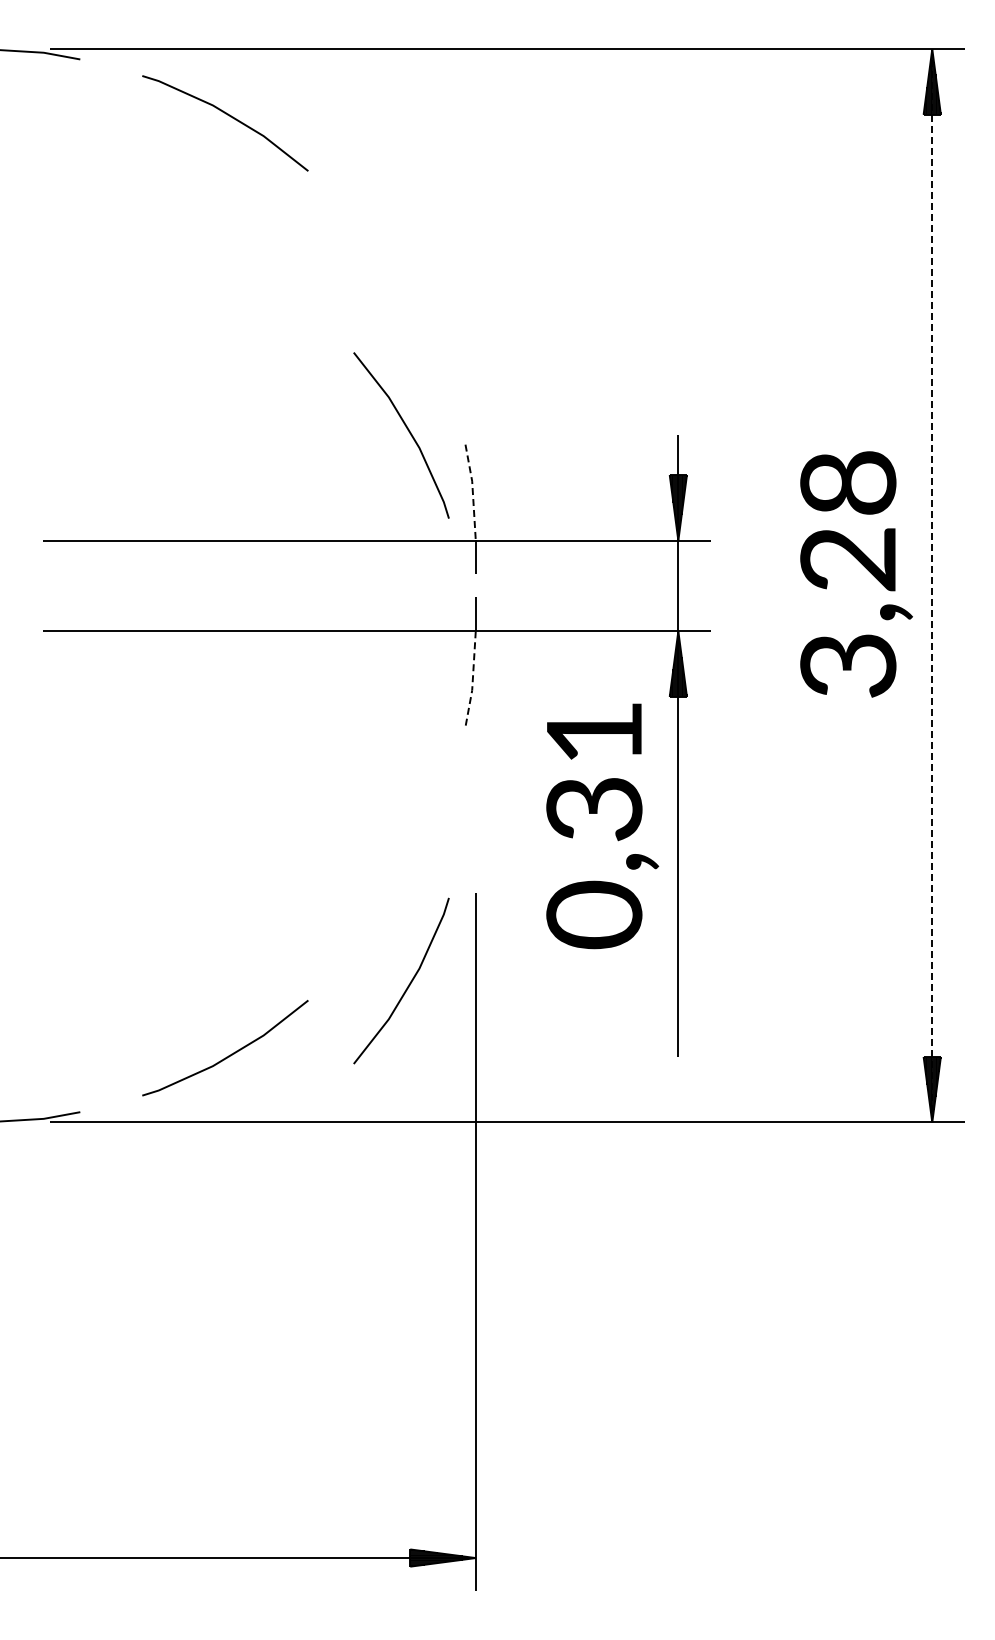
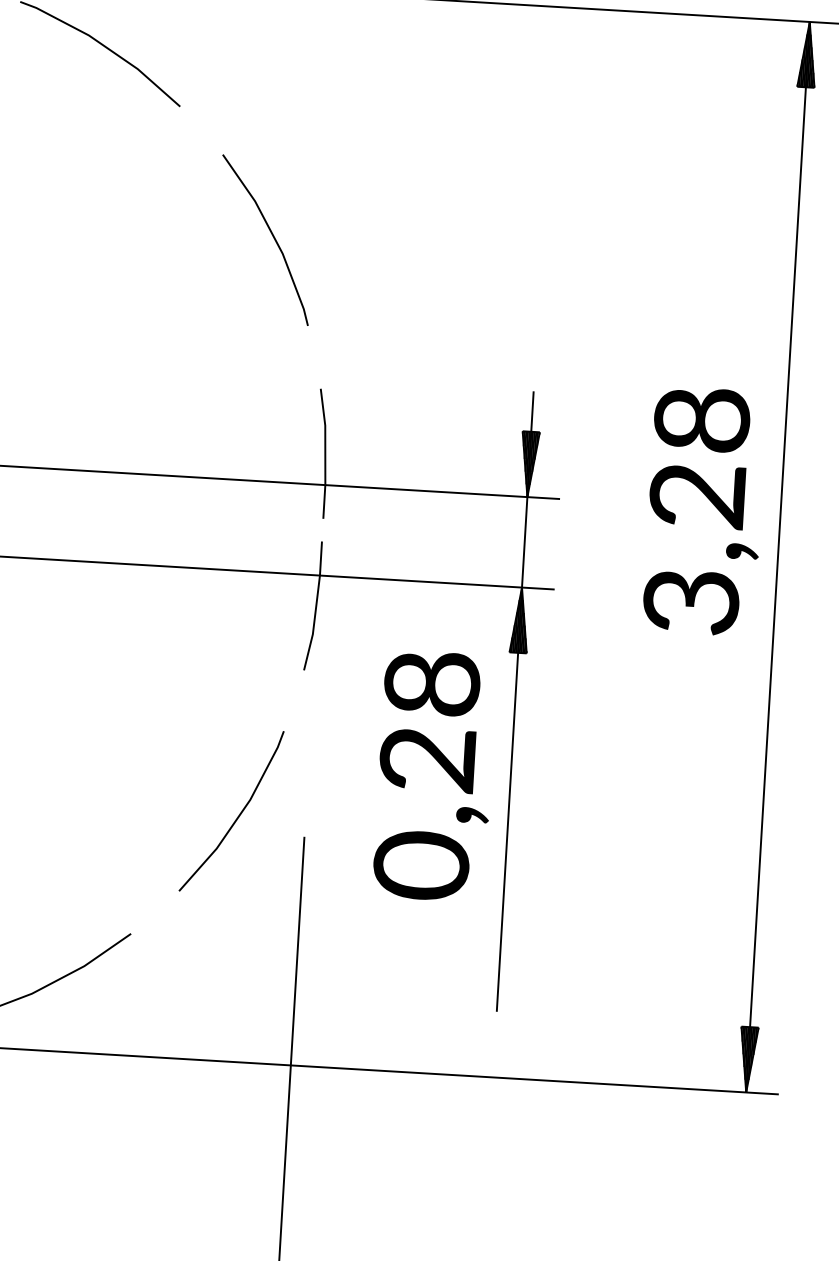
line: (407, 430) -> (271, 235), moved
line: (472, 491) -> (324, 435), dashed -> solid
text: (856, 574) -> (704, 511), moved
line: (932, 585) -> (778, 556), dashed -> solid
line: (472, 680) -> (313, 624), dashed -> solid
text: (594, 770) -> (430, 721), 0,31 -> 0,28
line: (408, 984) -> (238, 815), moved

